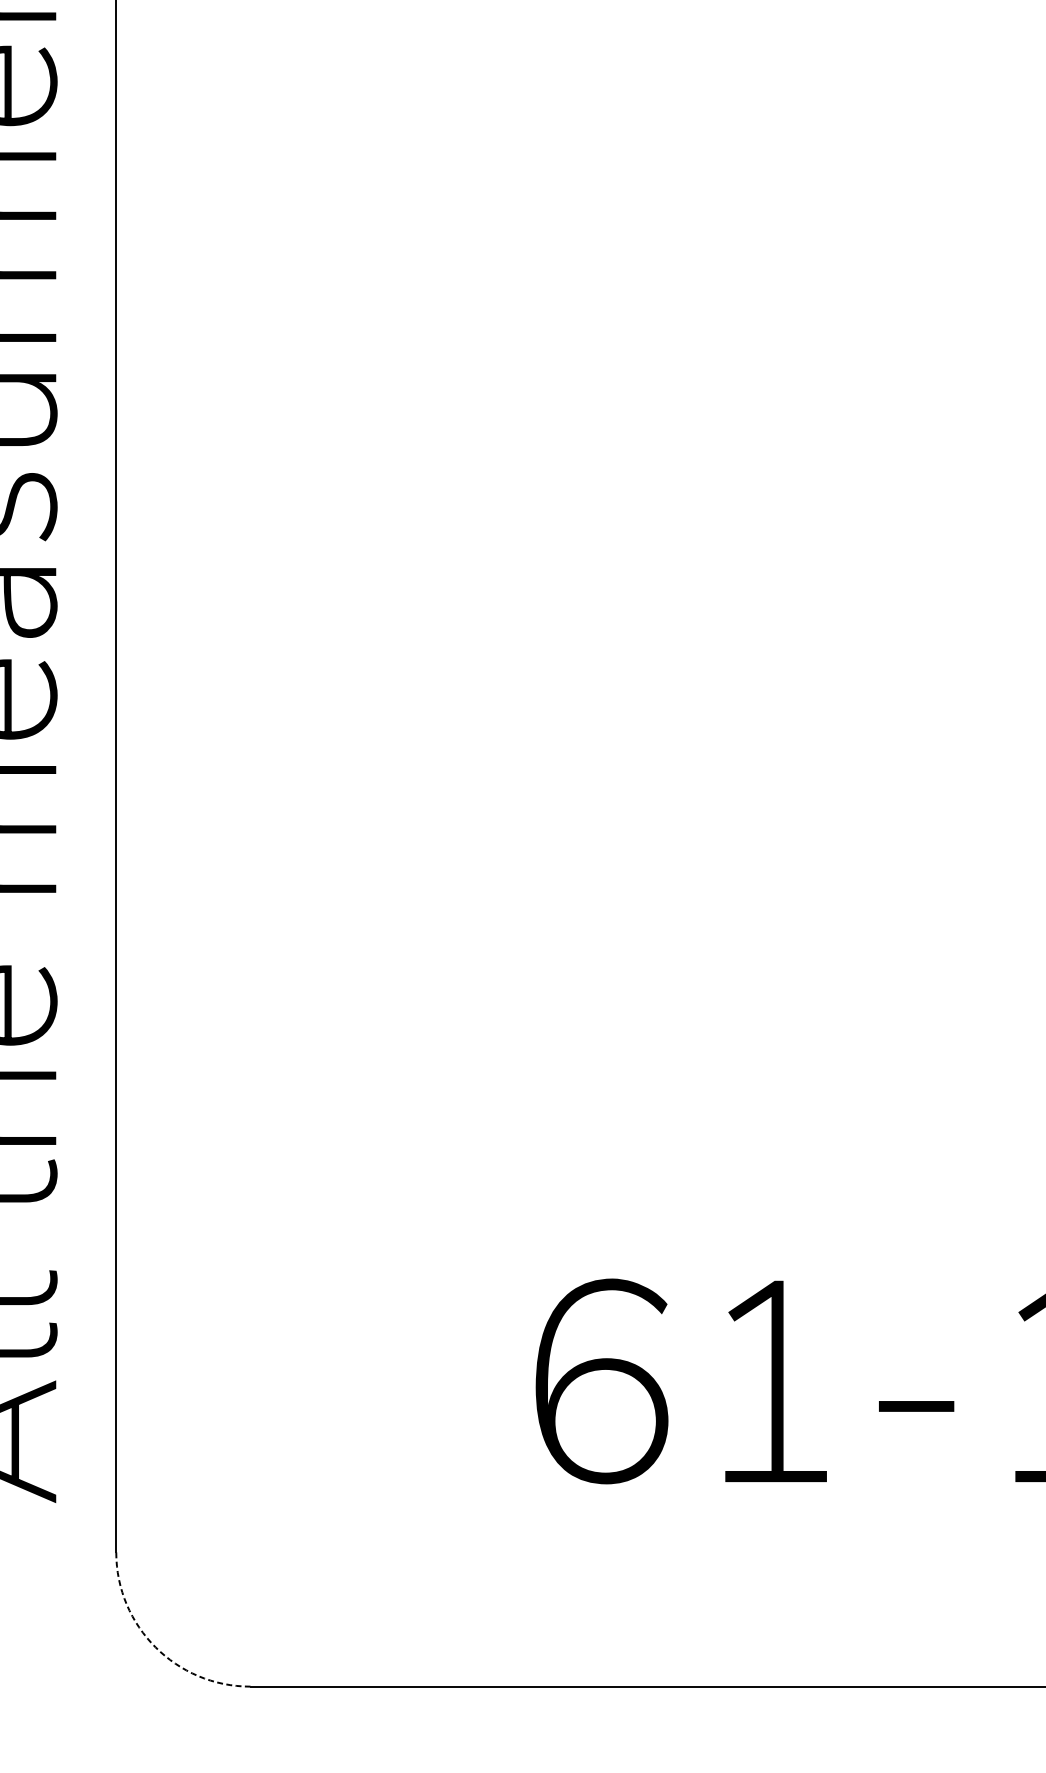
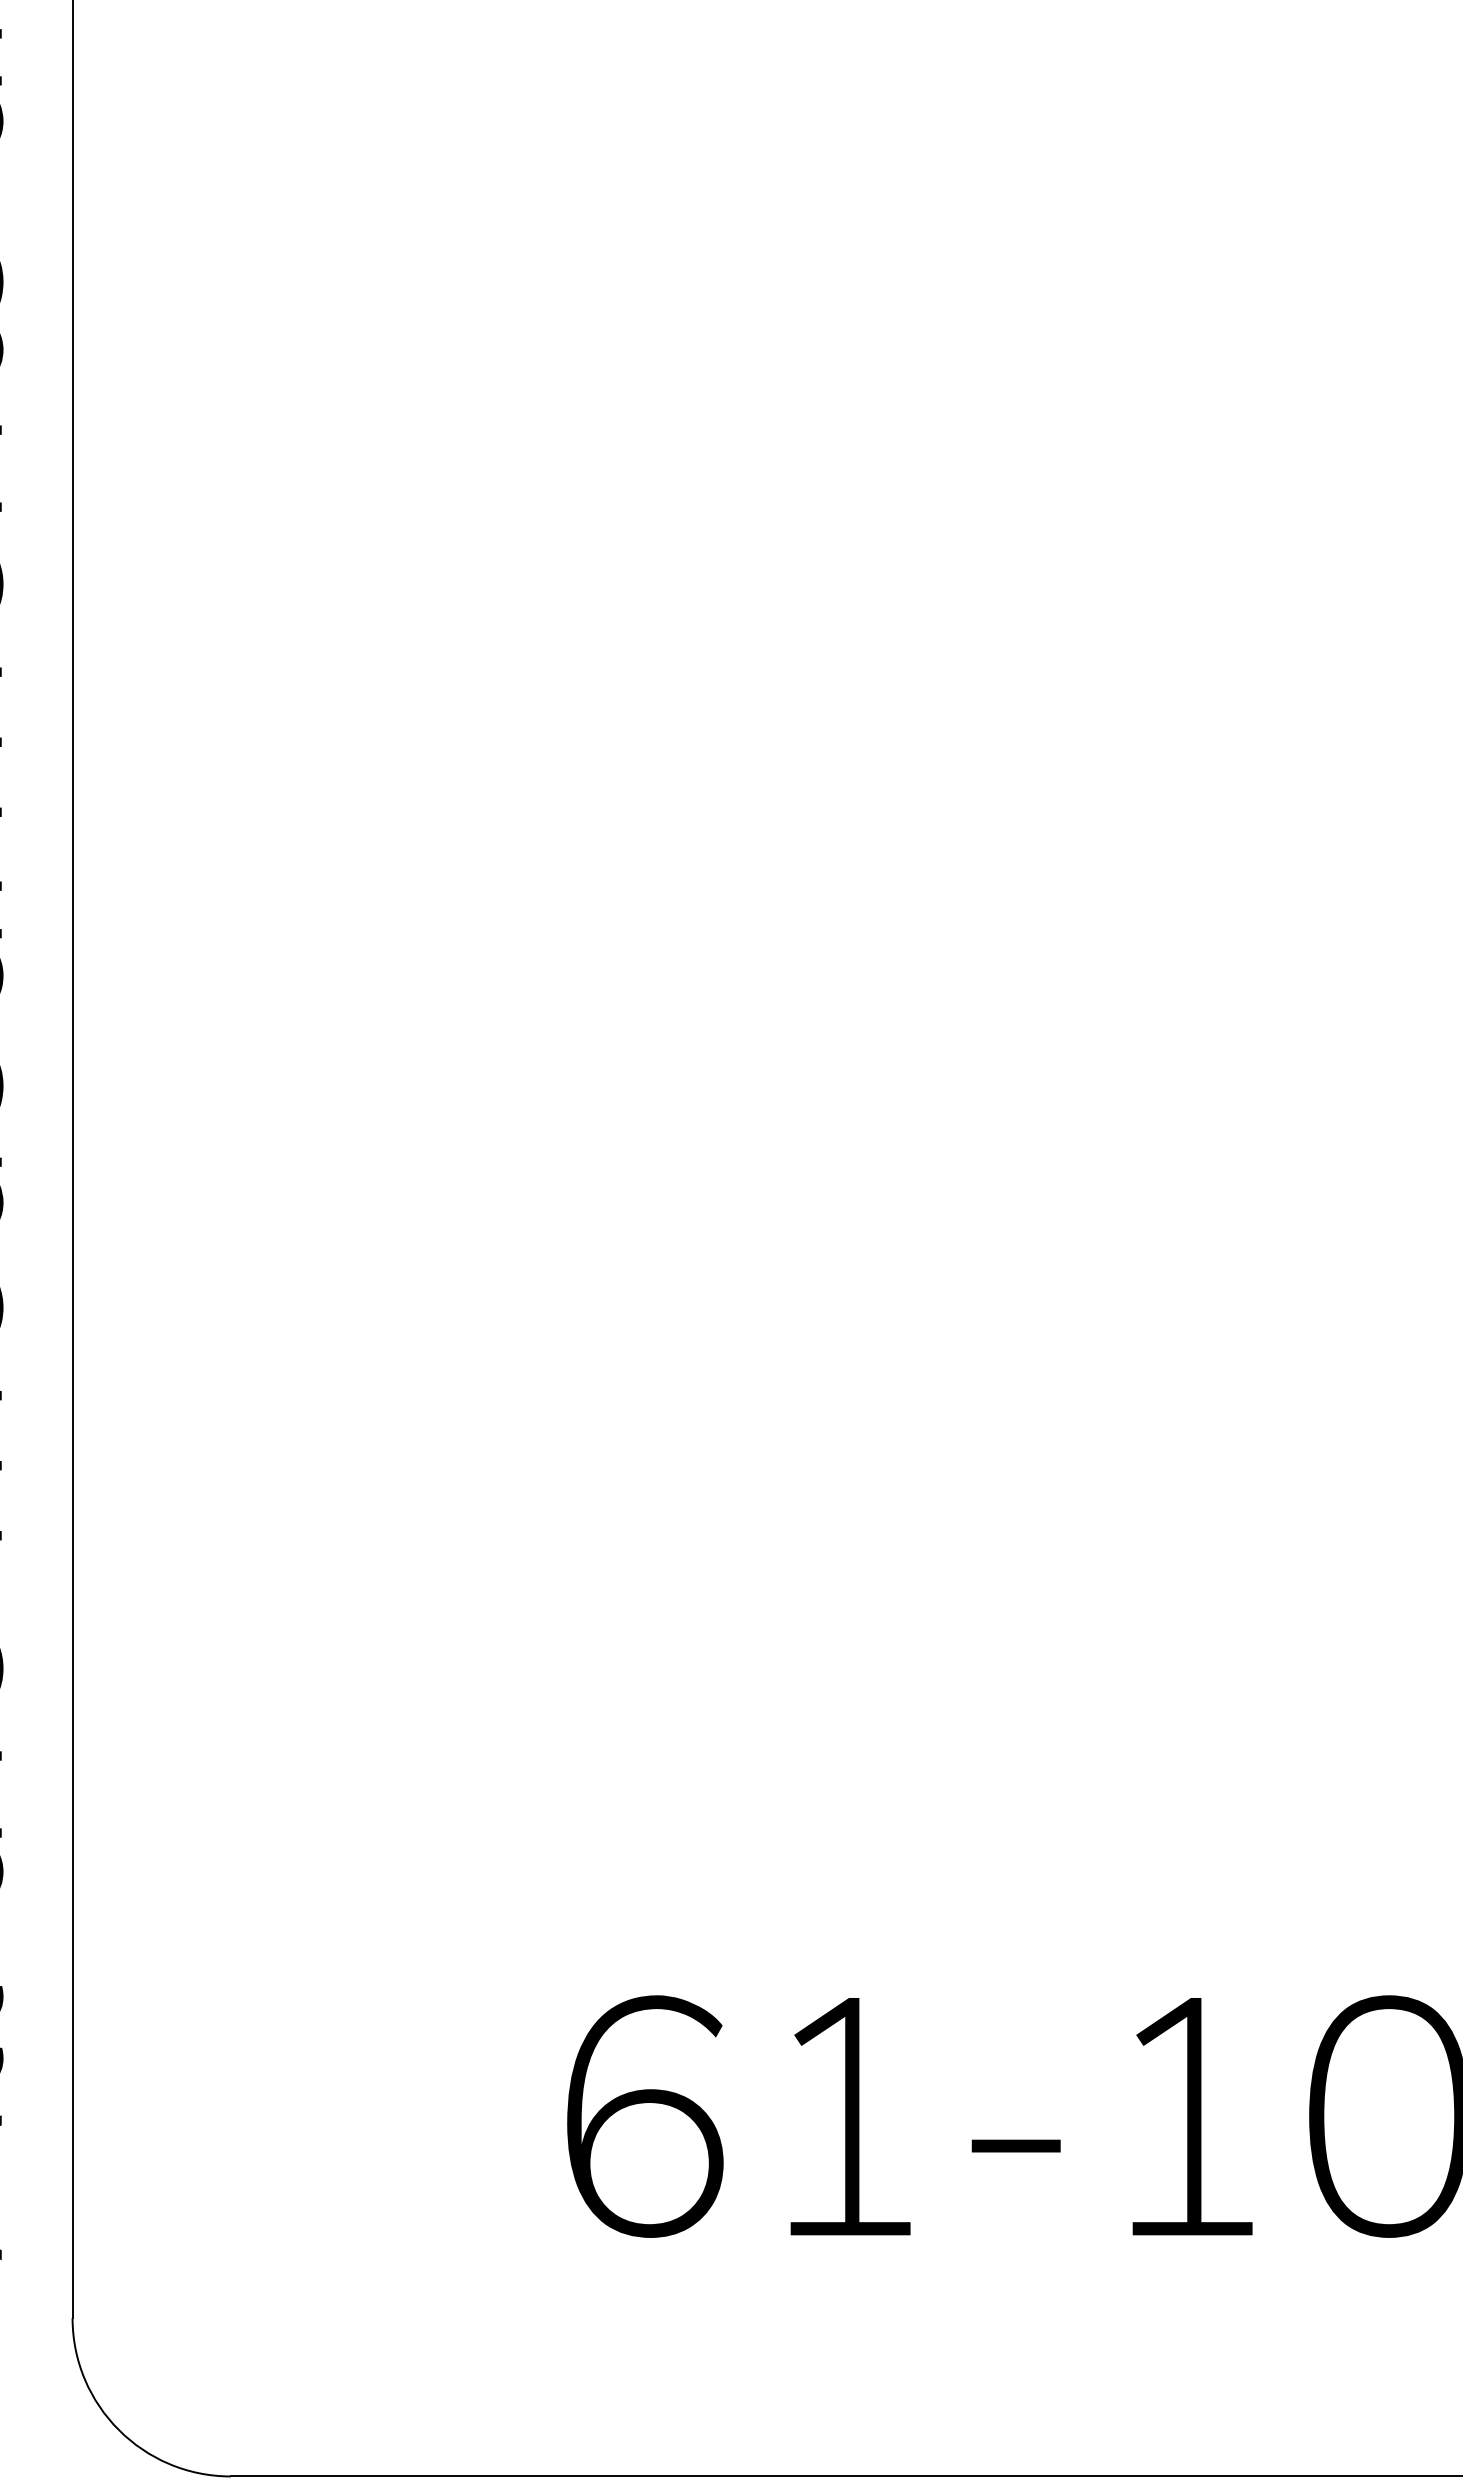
arc: (155, 1647) -> (118, 2430), dashed -> solid

